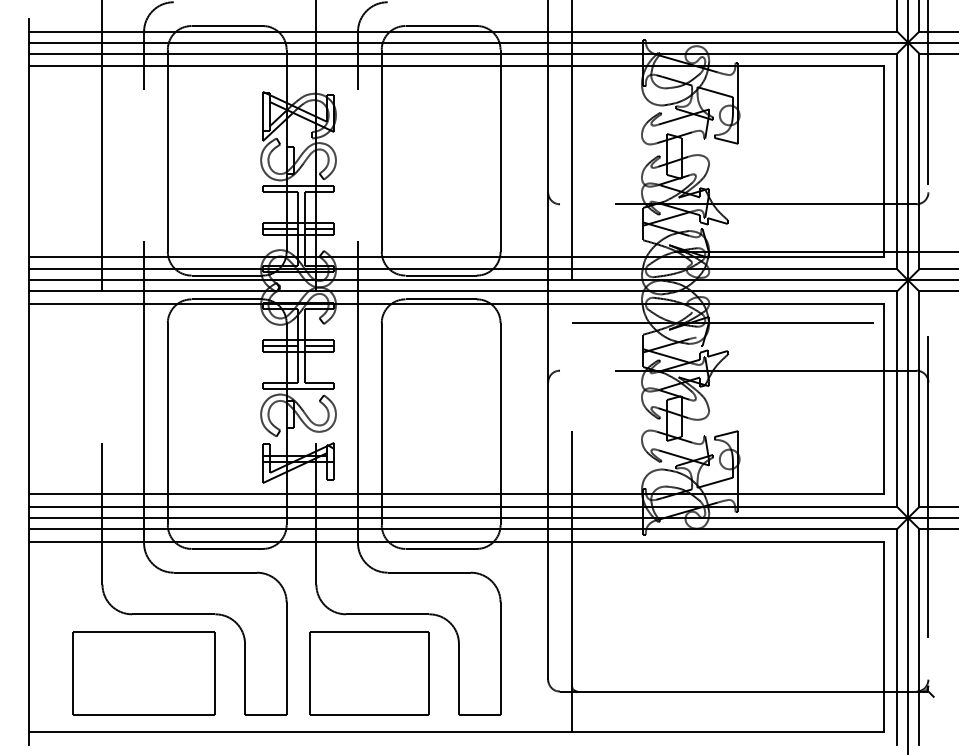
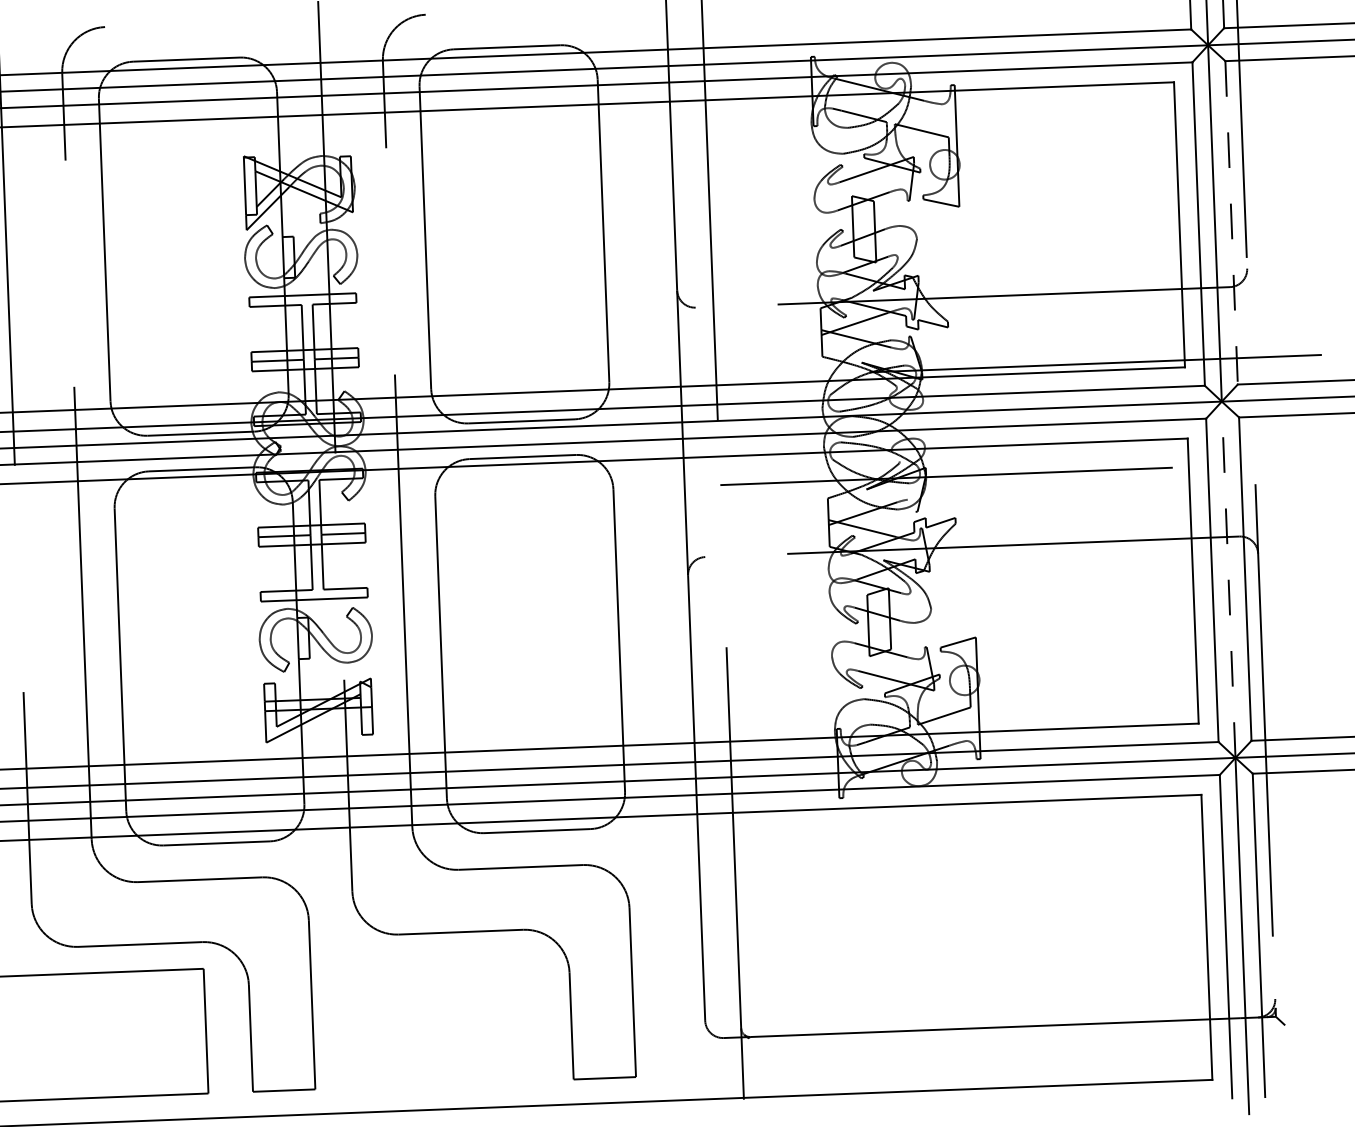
line: (919, 161) -> (1232, 222), solid -> dashed
line: (908, 399) -> (1229, 580), solid -> dashed
part: (369, 673) -> (437, 1021), removed

